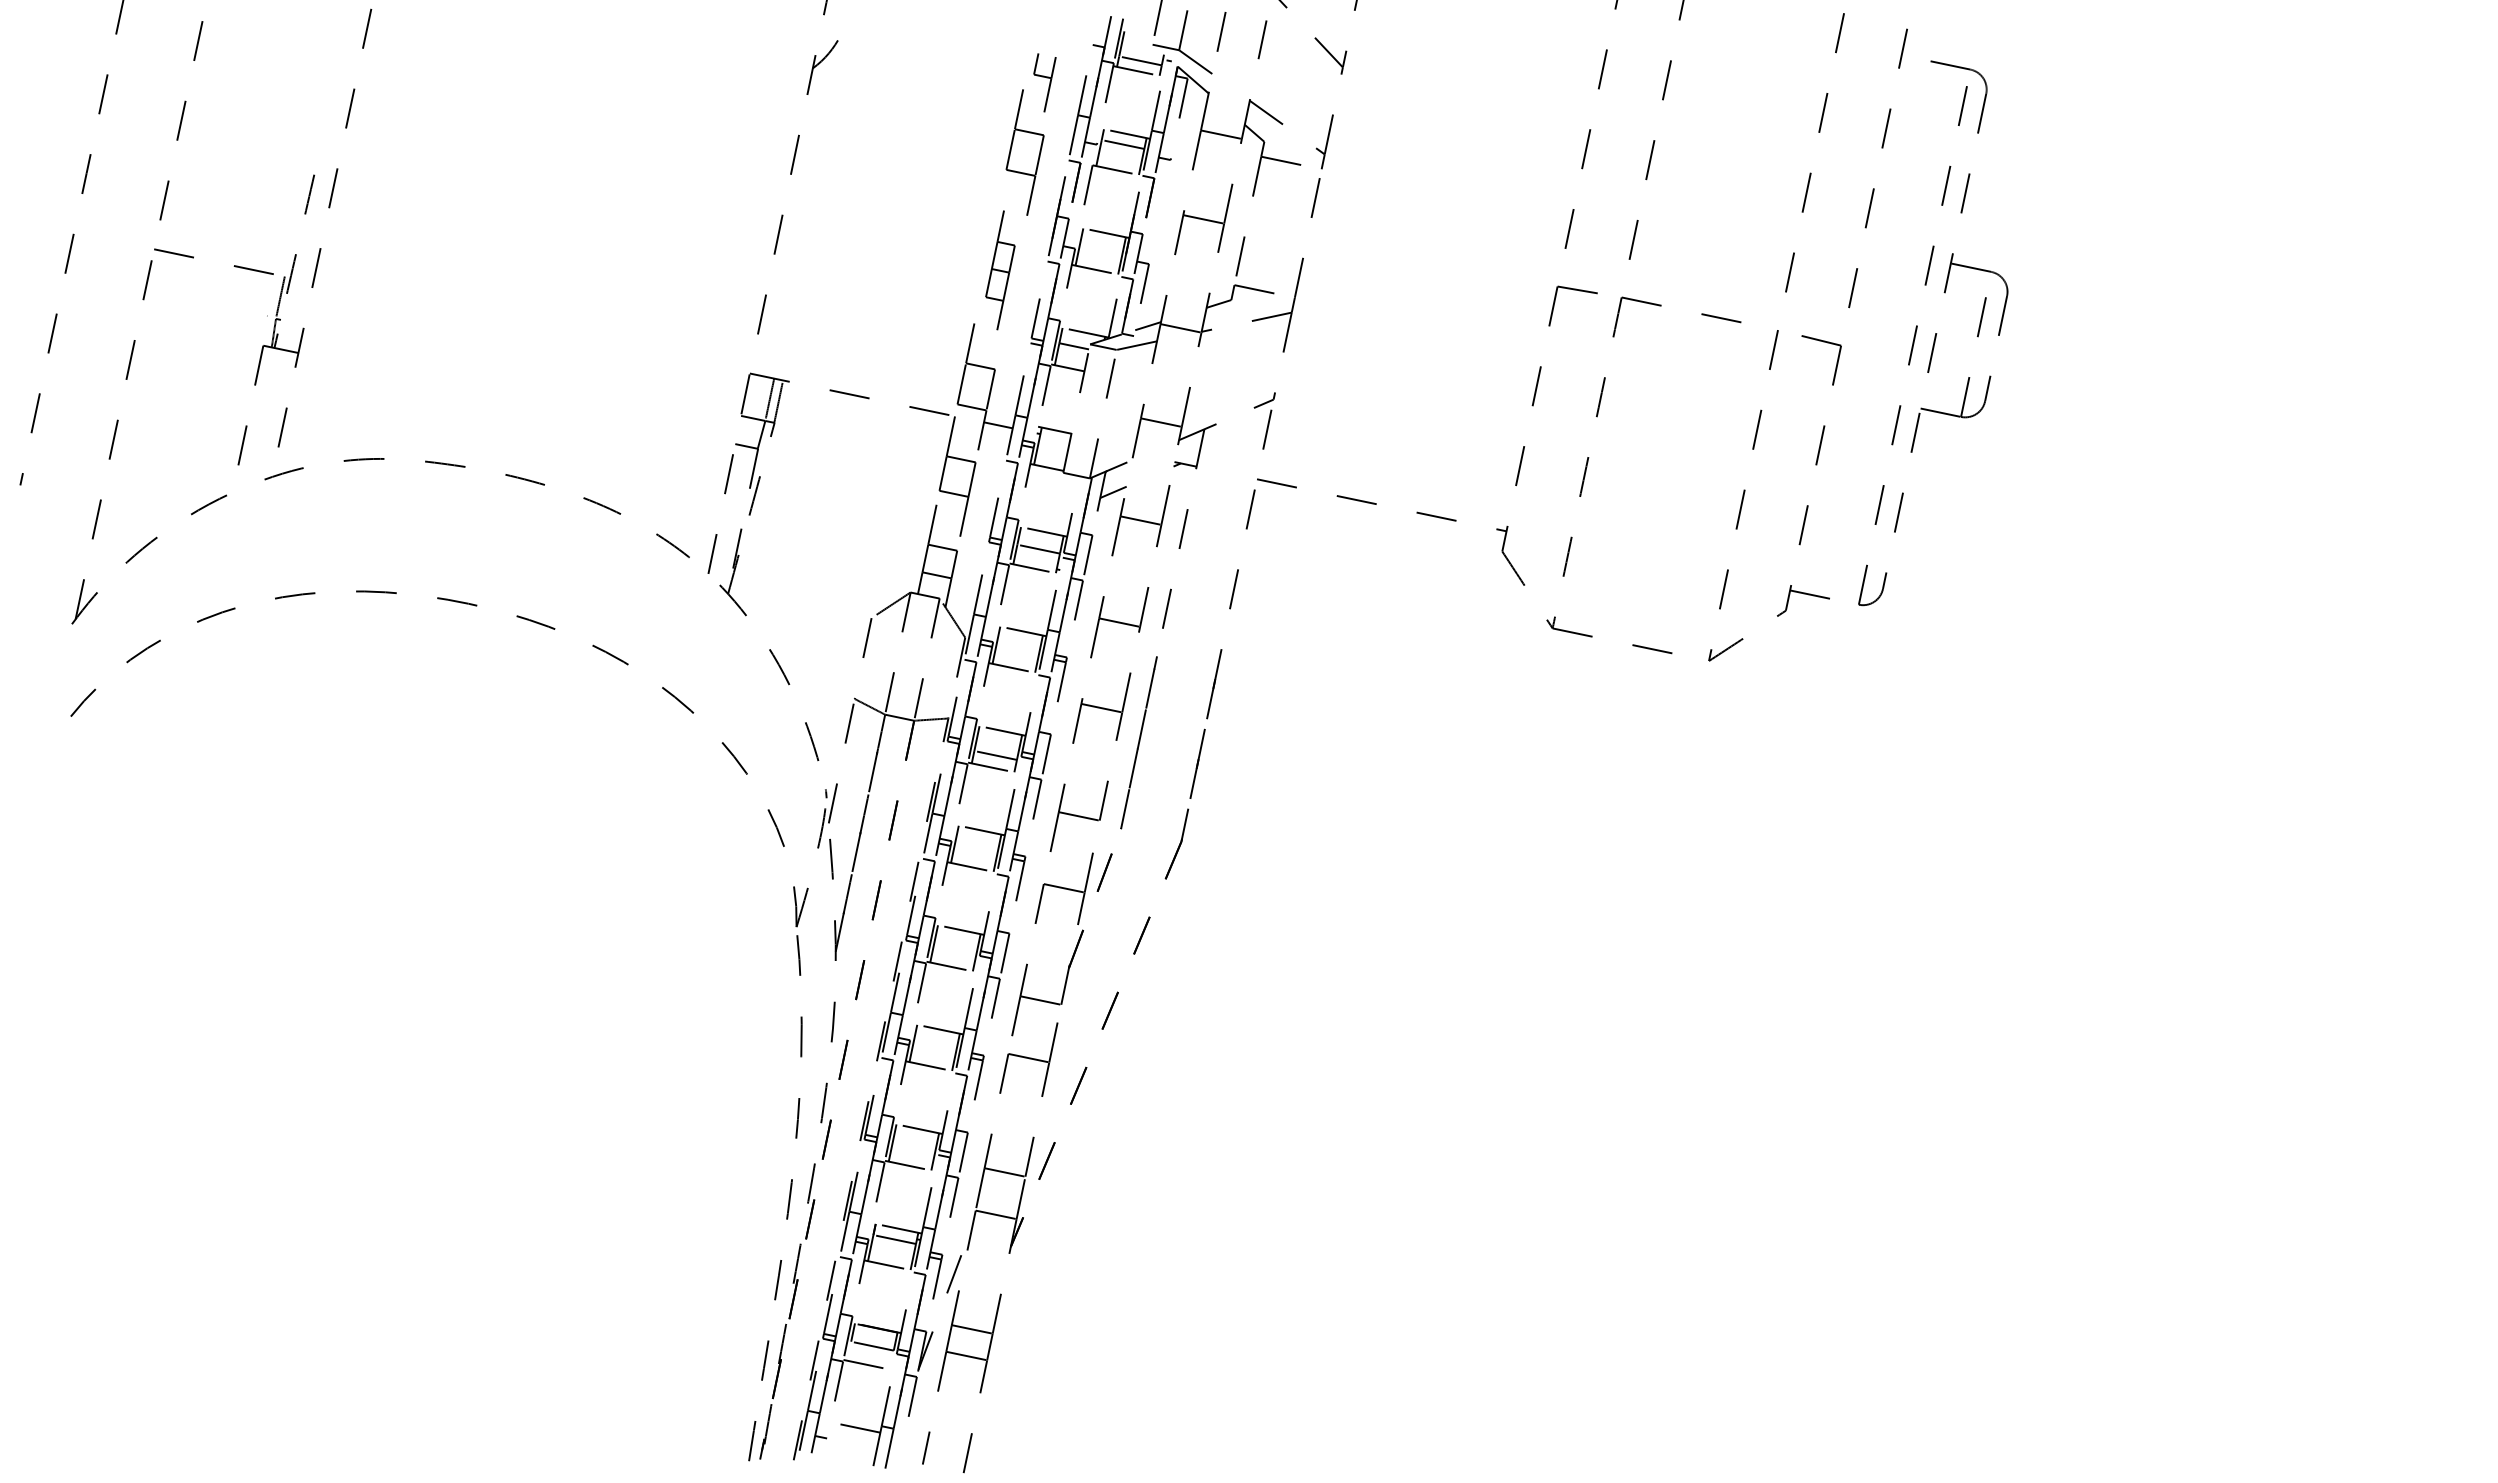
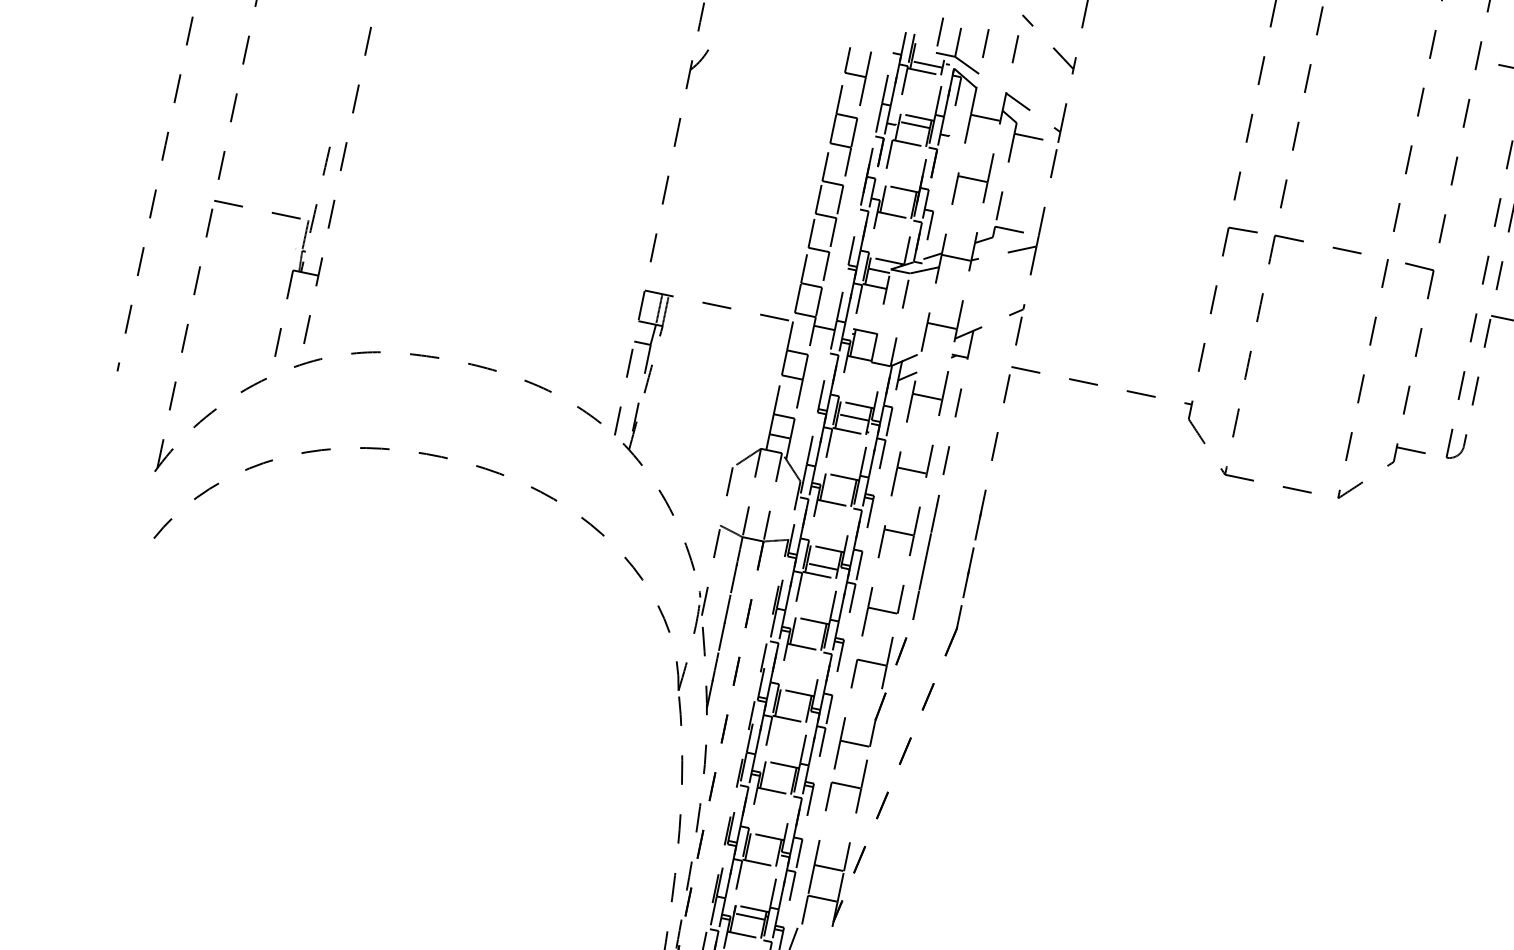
part: (1044, 77) -> (857, 76), size x1.67
part: (1000, 271) -> (825, 216), size x1.67

